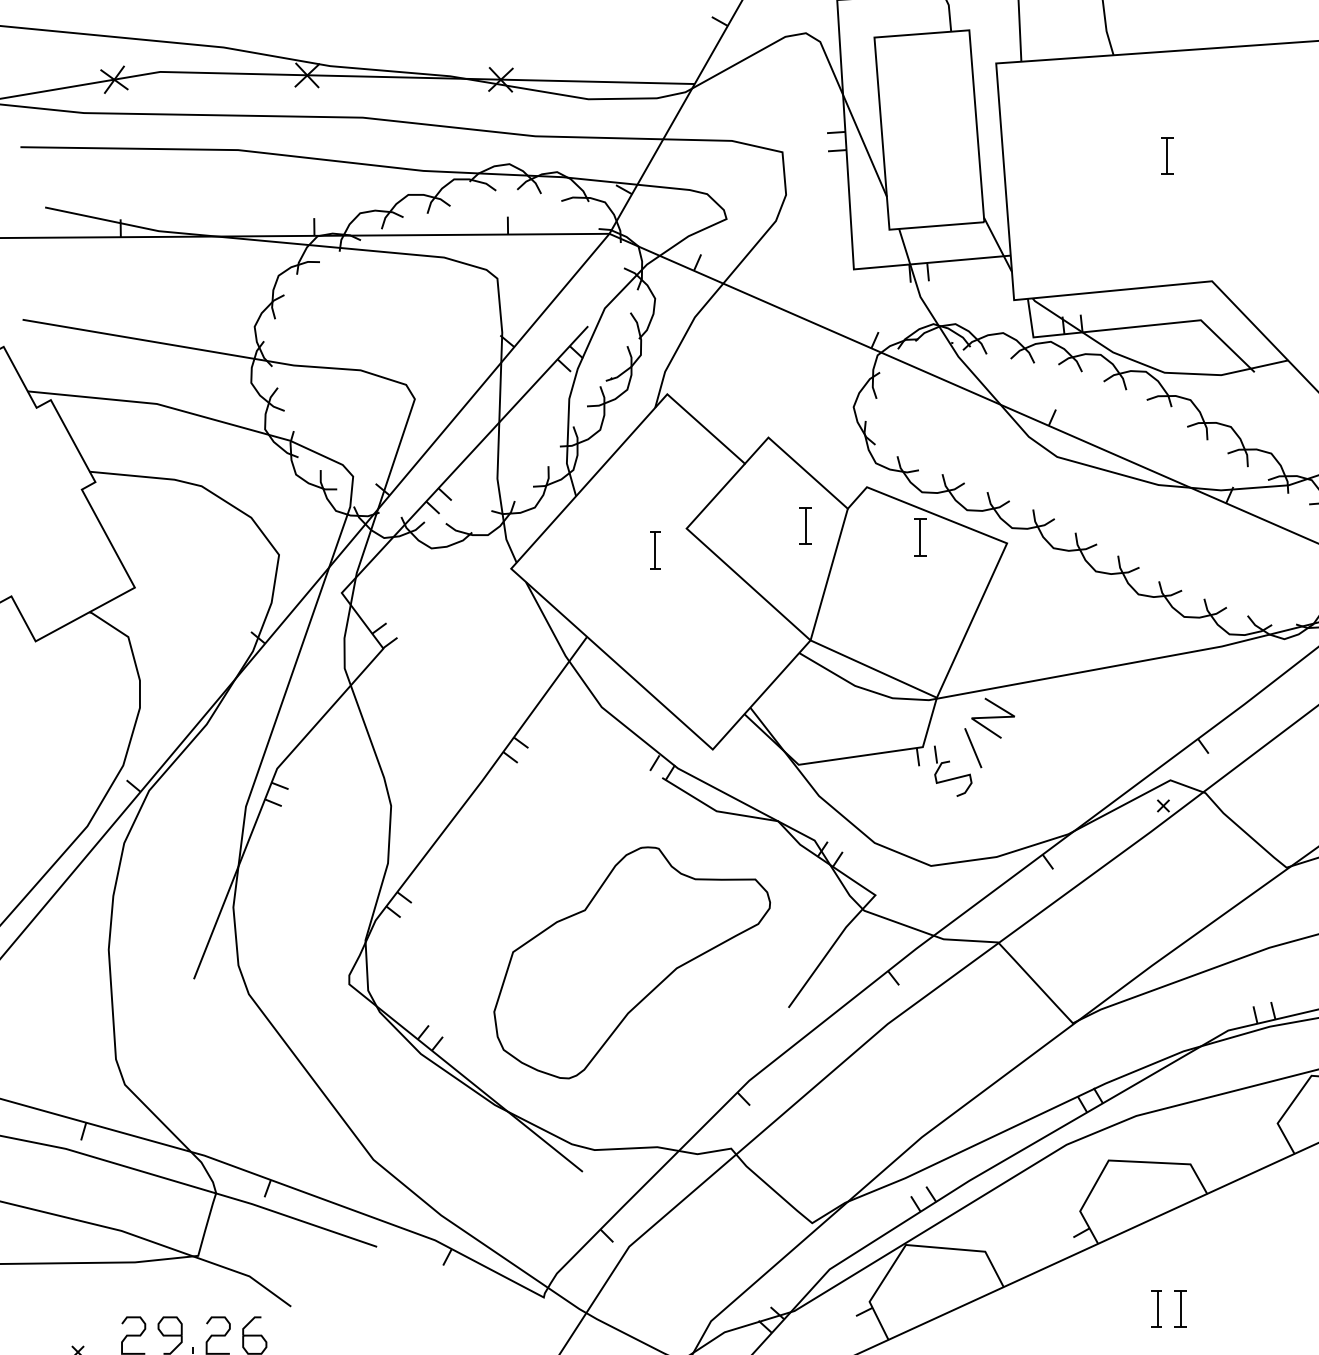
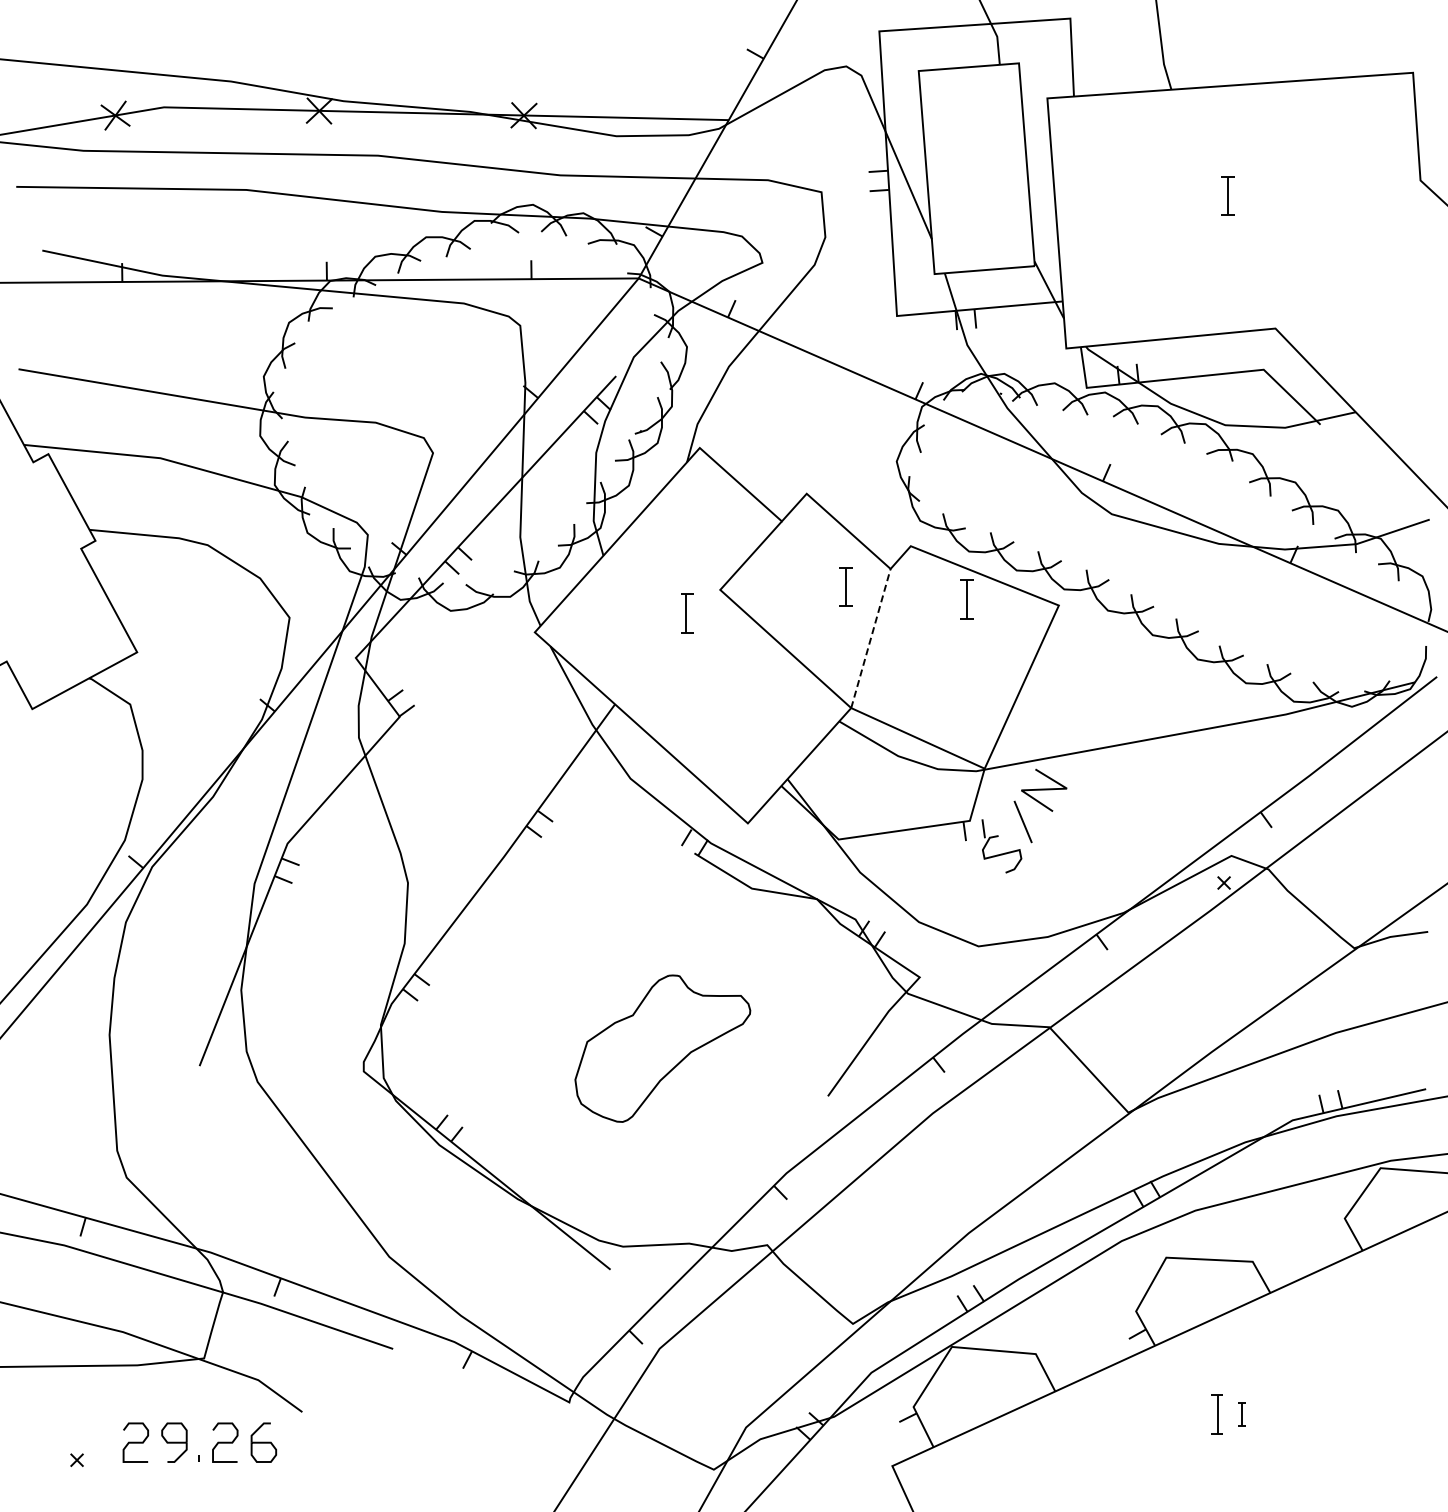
line: (829, 574) -> (871, 638), solid -> dashed
part: (631, 962) -> (662, 1048), size x0.6
part: (1179, 1308) -> (1241, 1414), size x0.6

